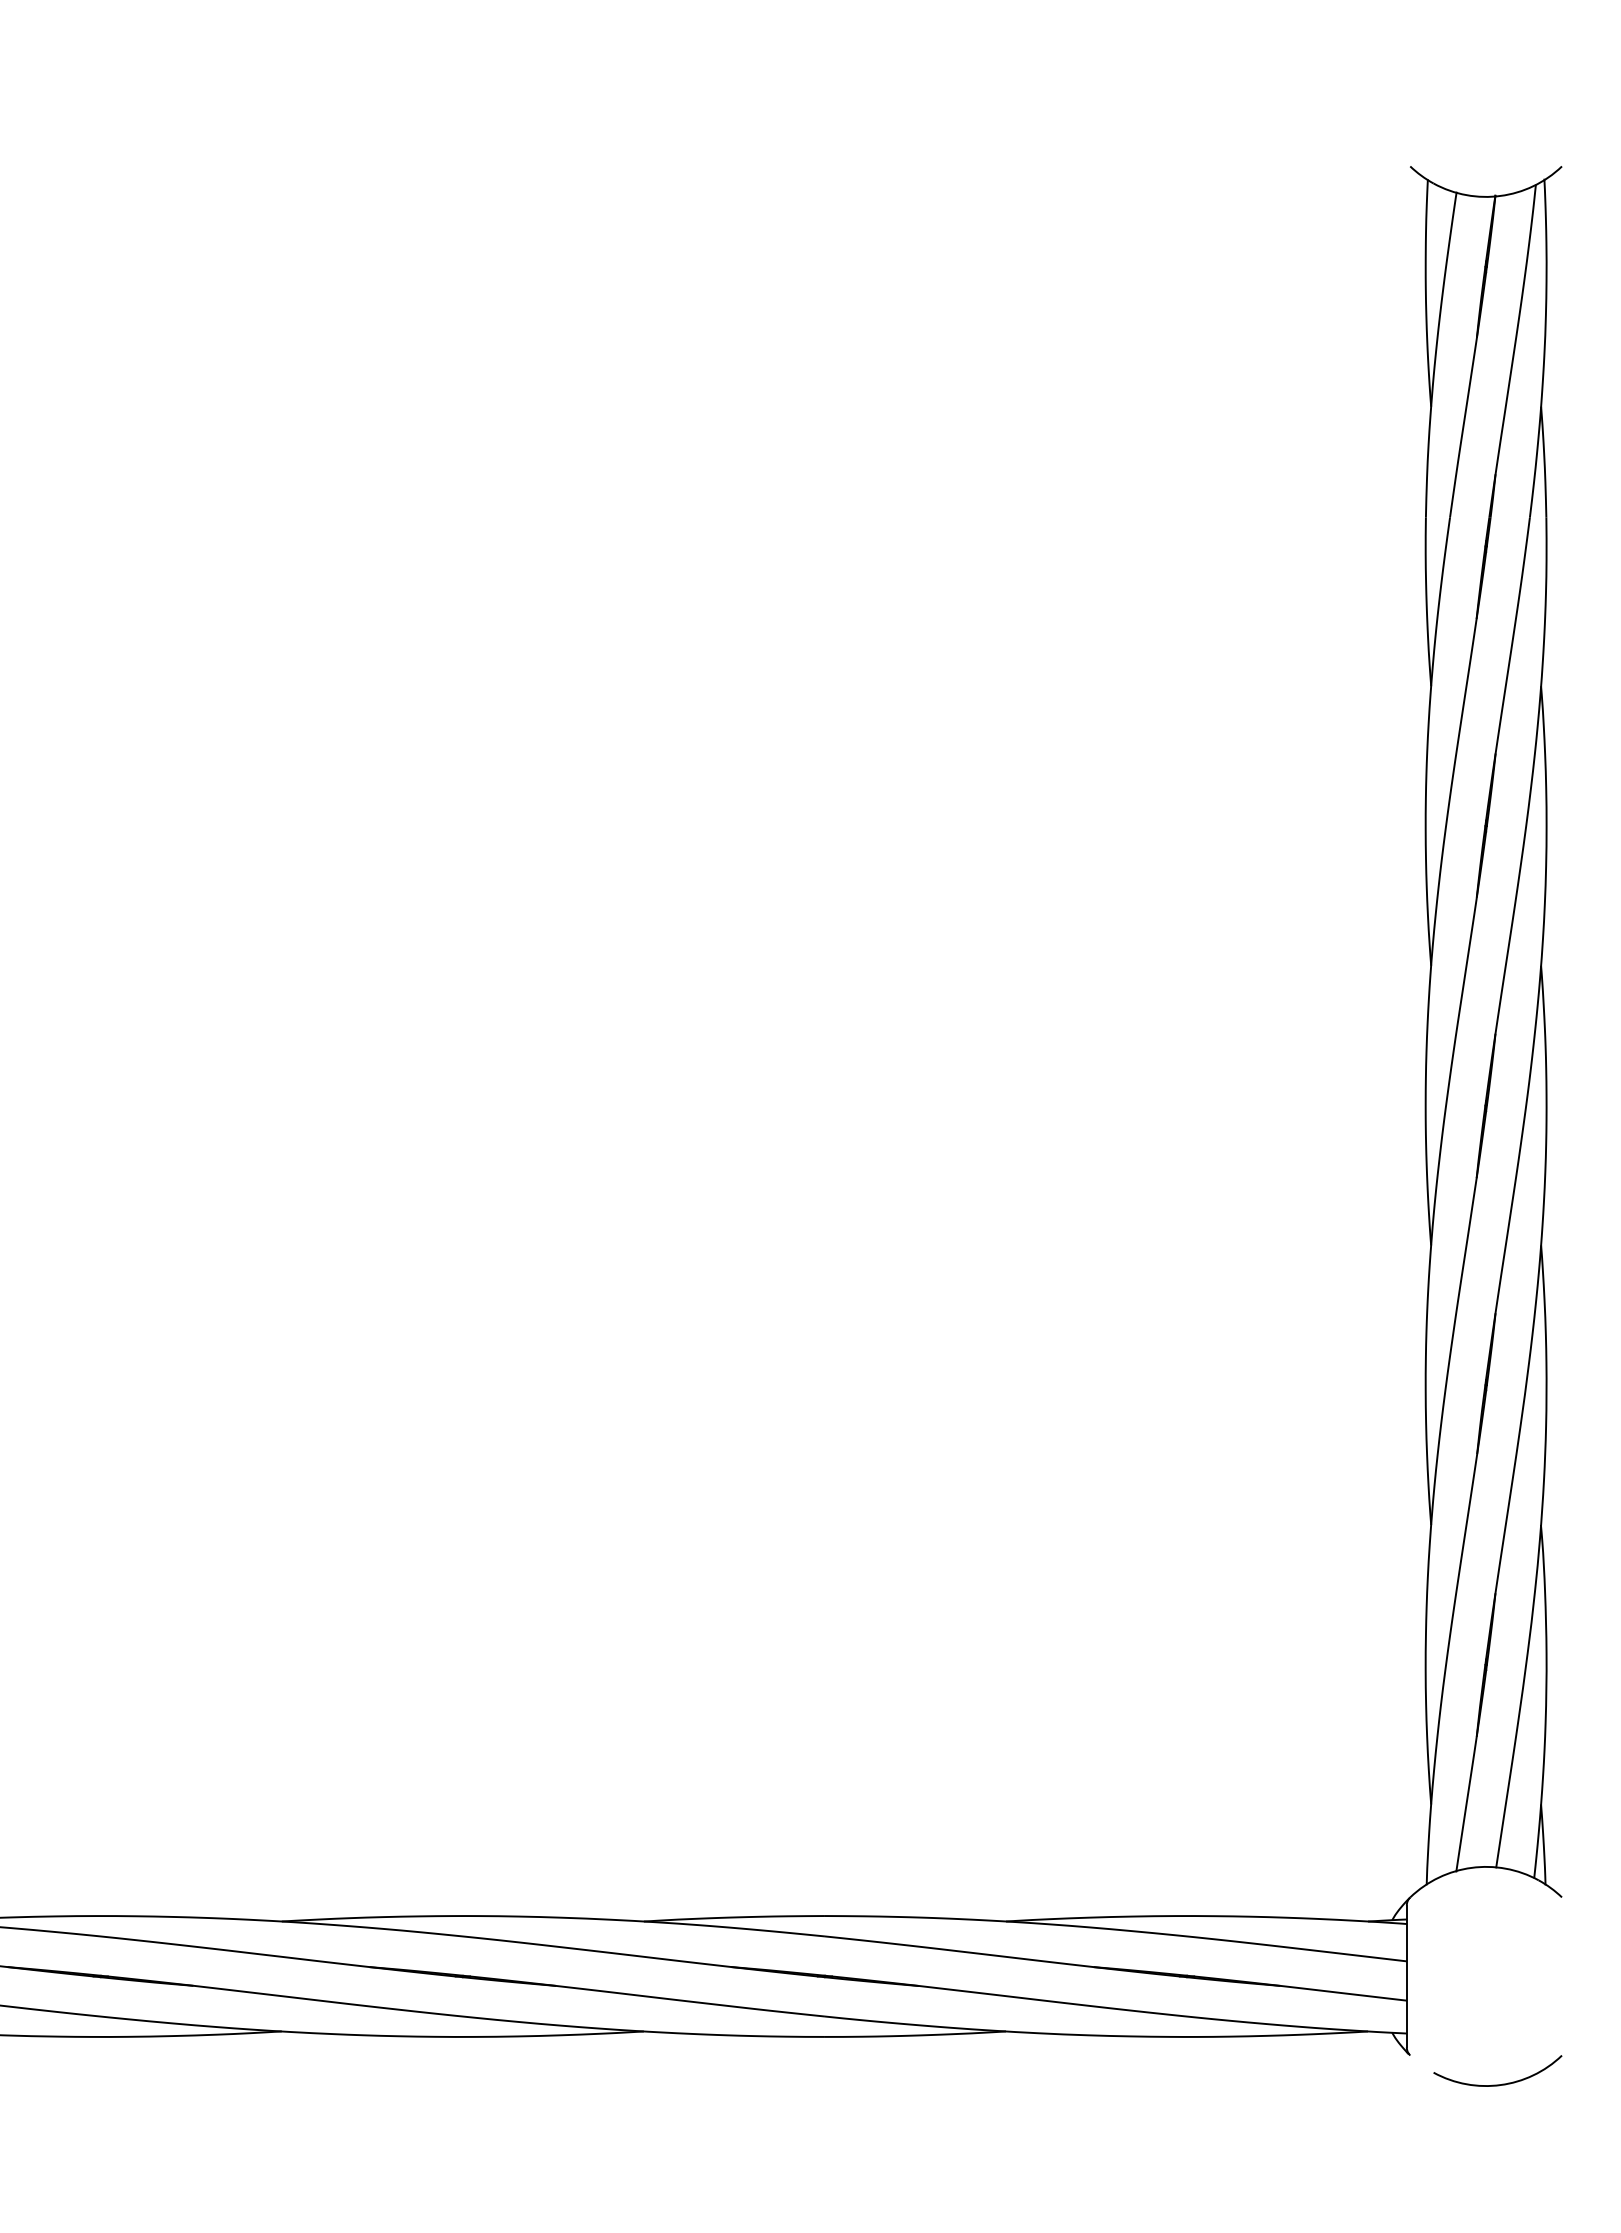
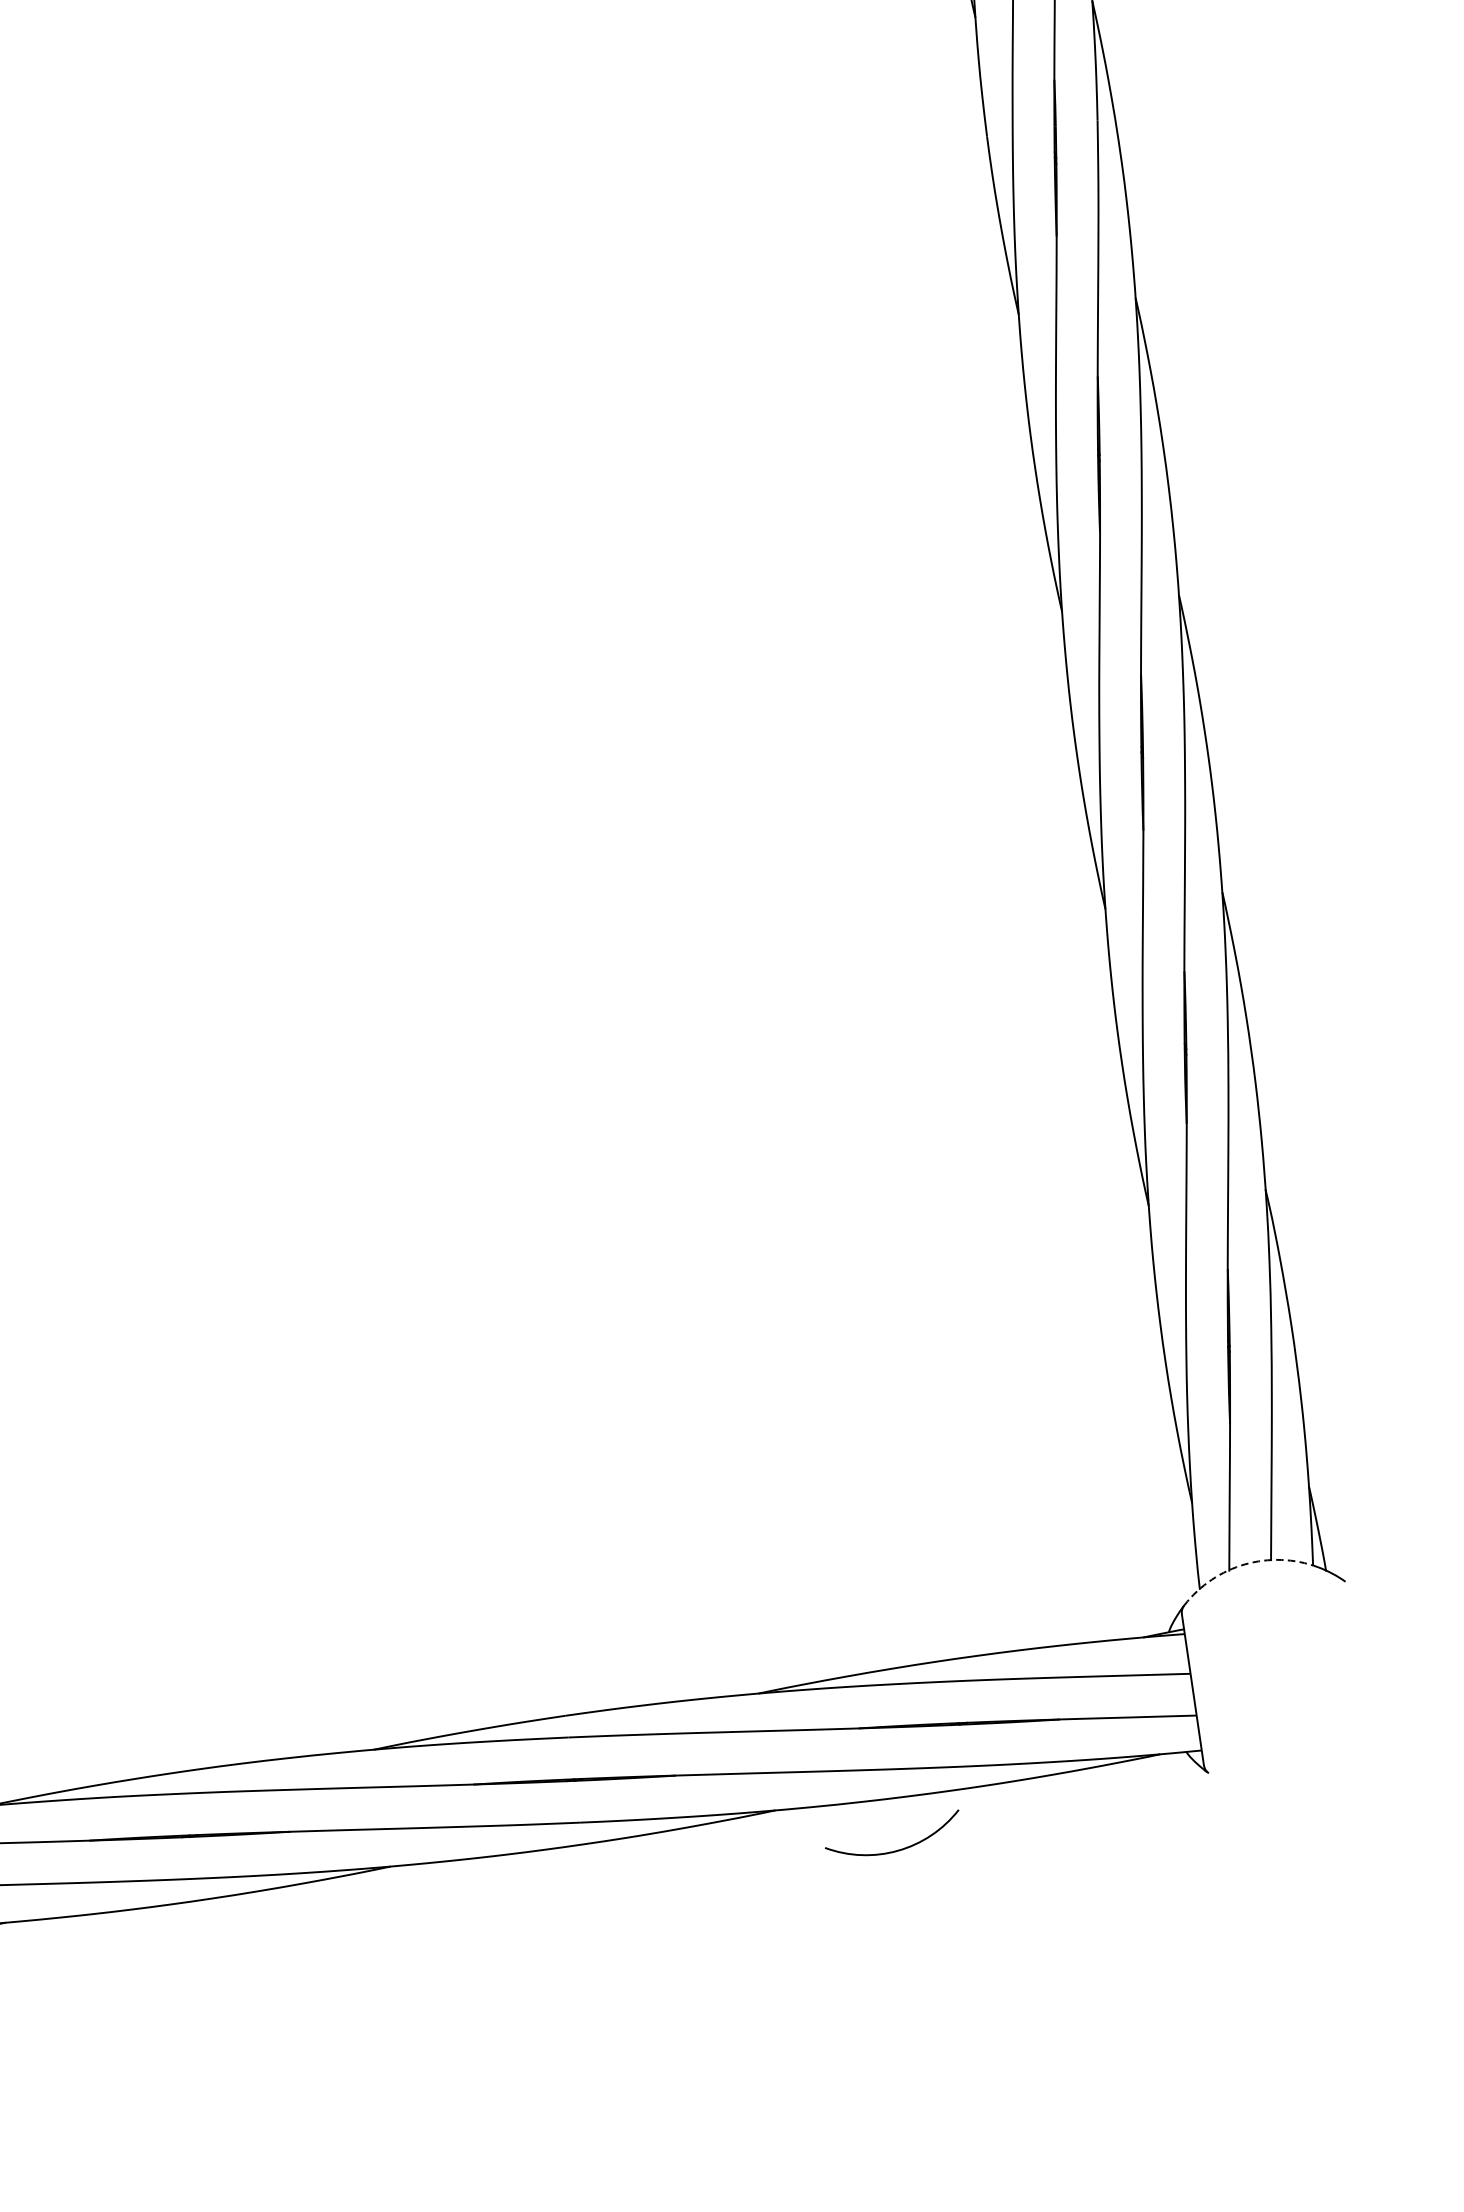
arc: (1471, 1867) -> (1244, 1564), solid -> dashed
arc: (1502, 2083) -> (899, 1848), moved

